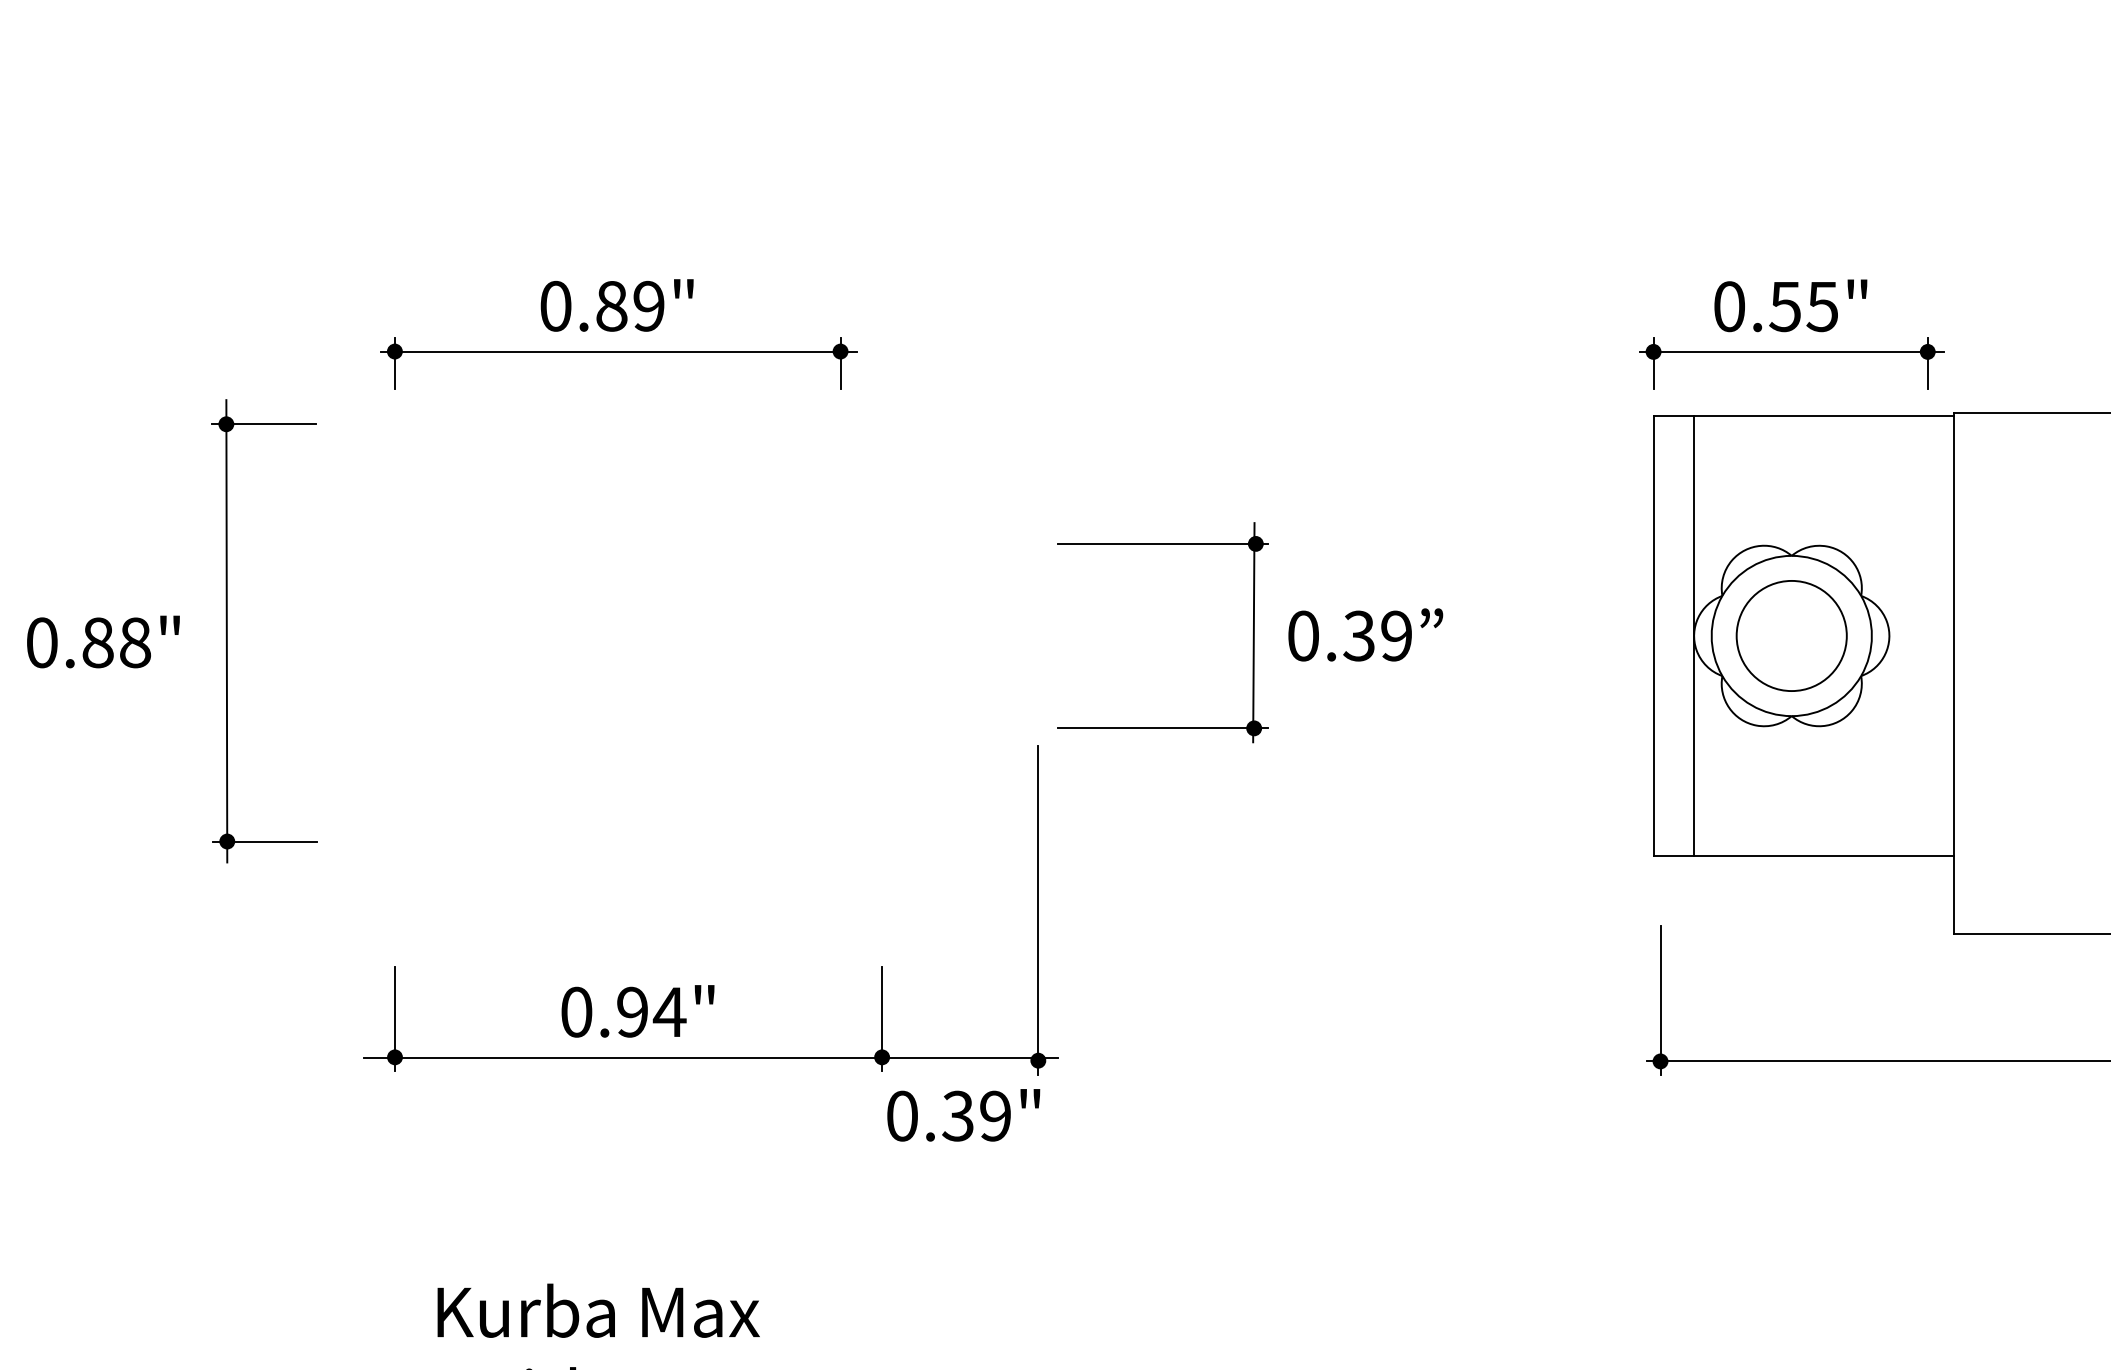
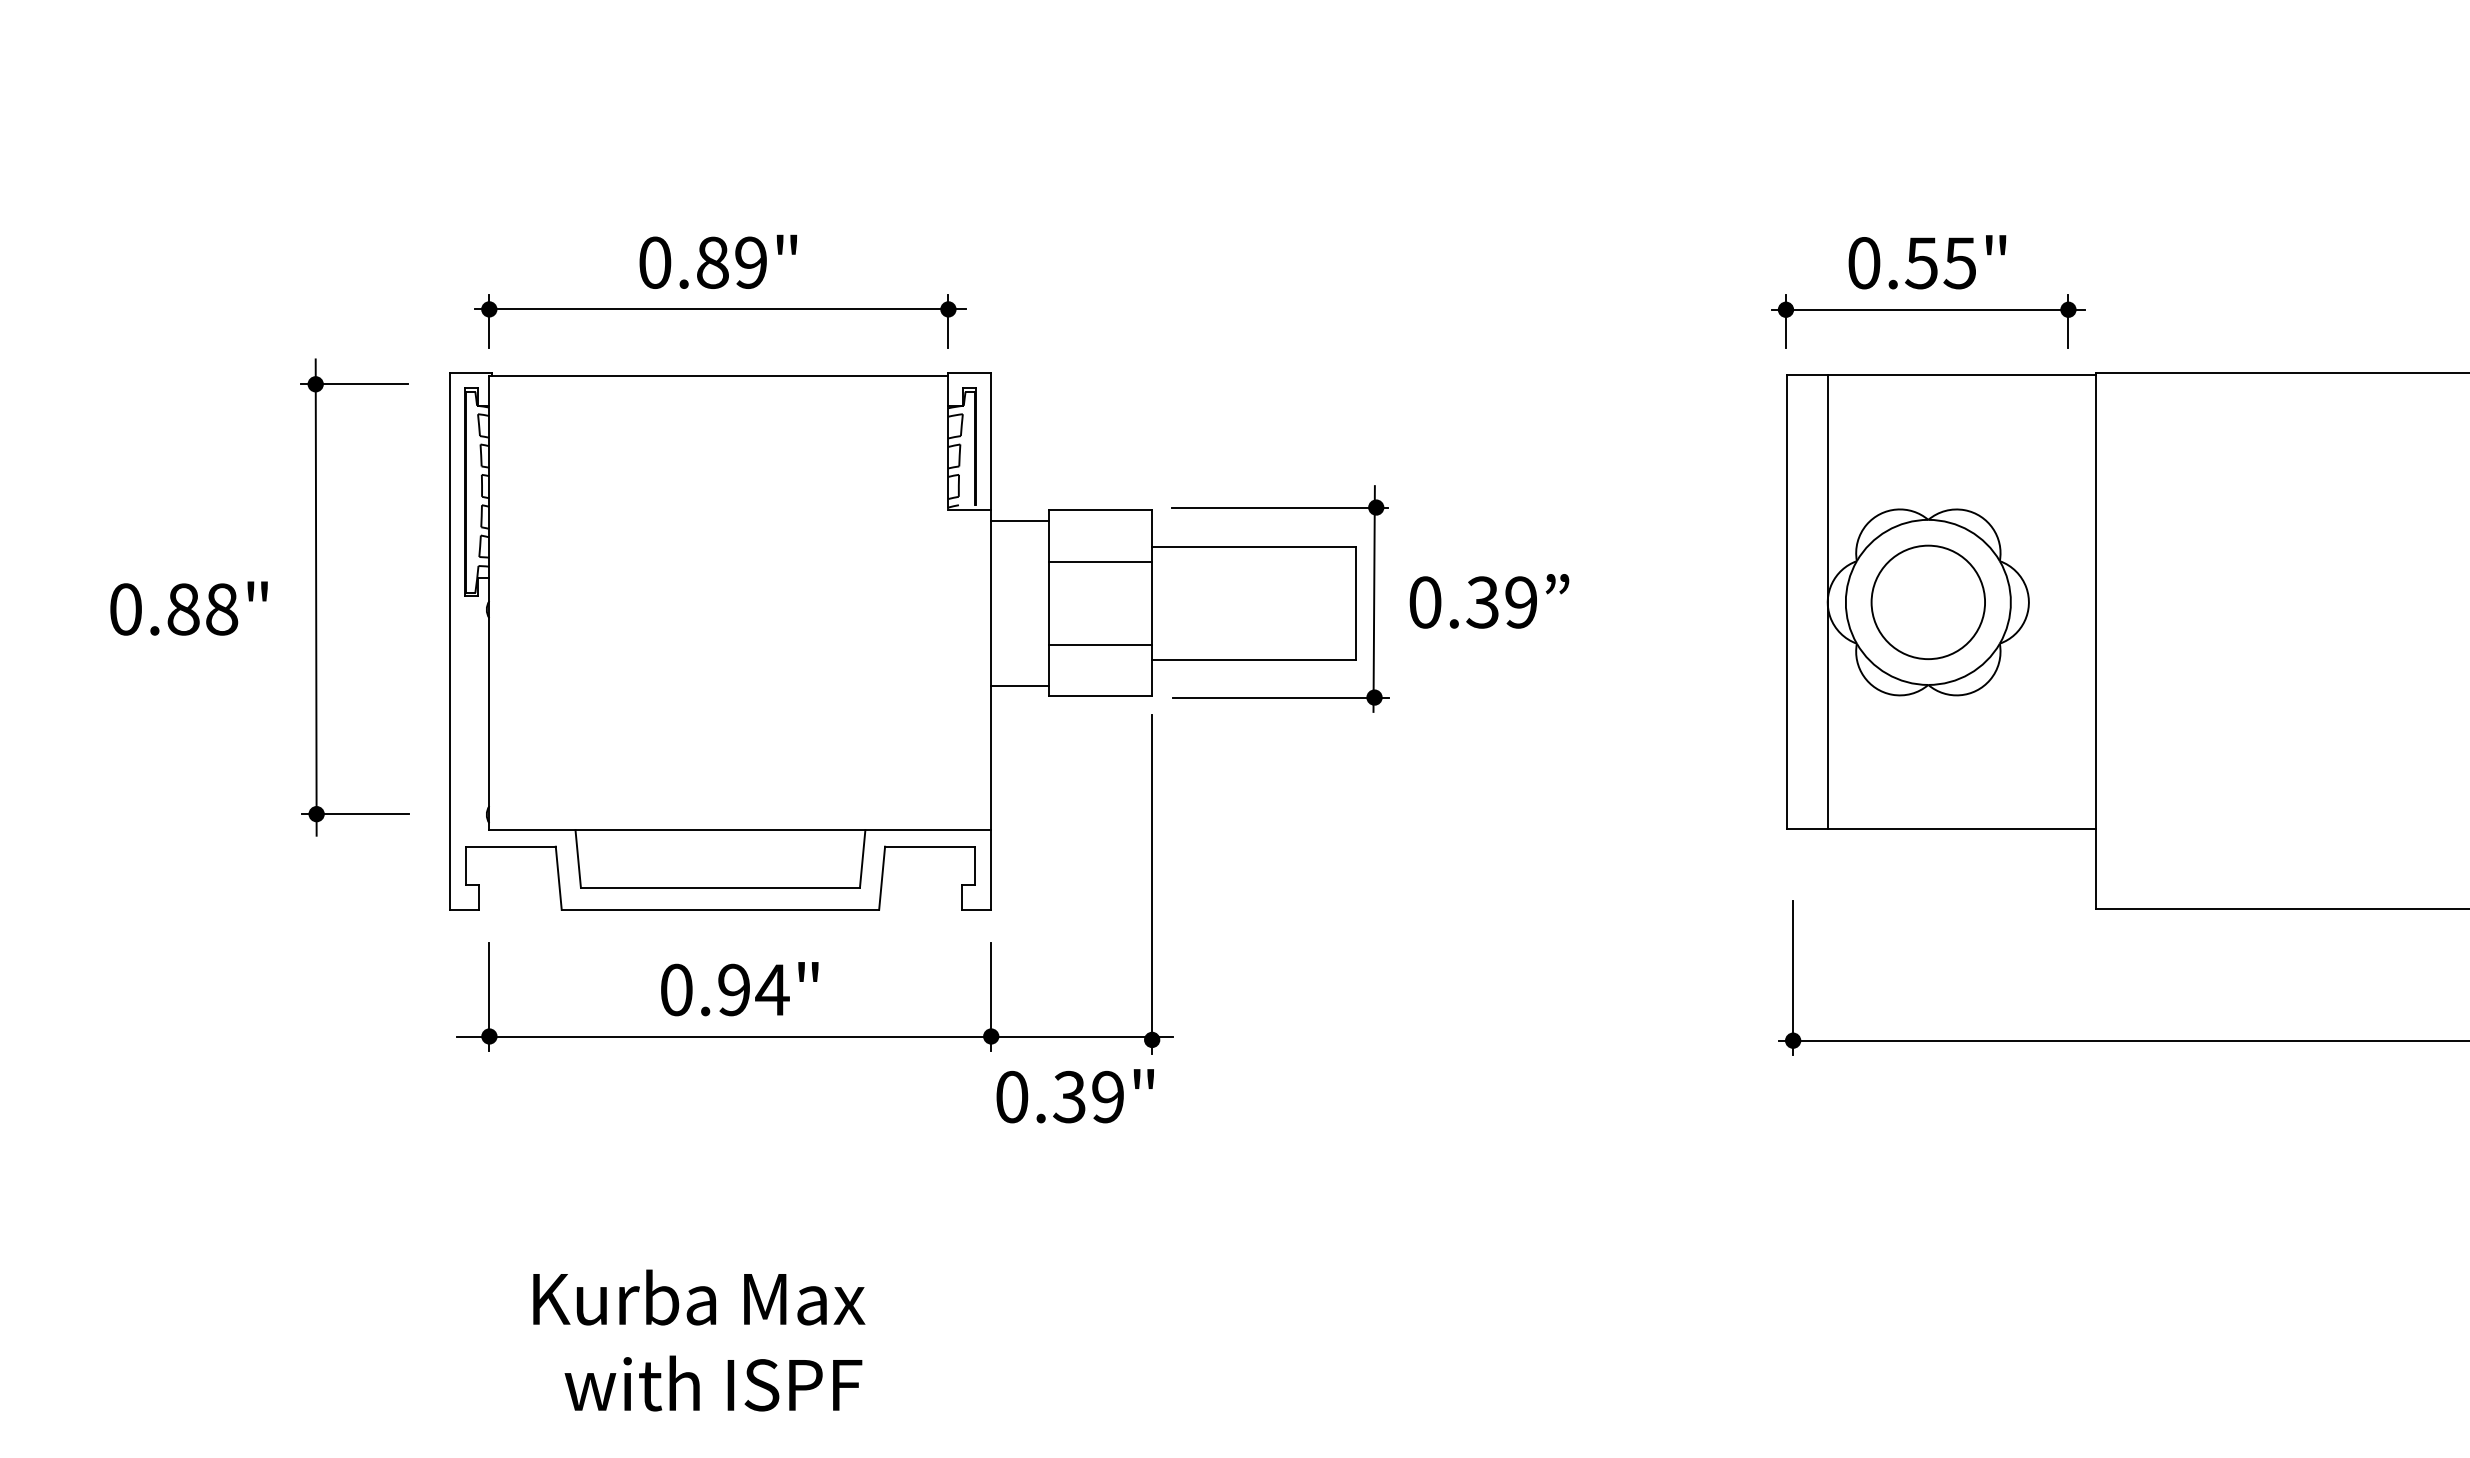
part: (795, 673) -> (902, 641), added

